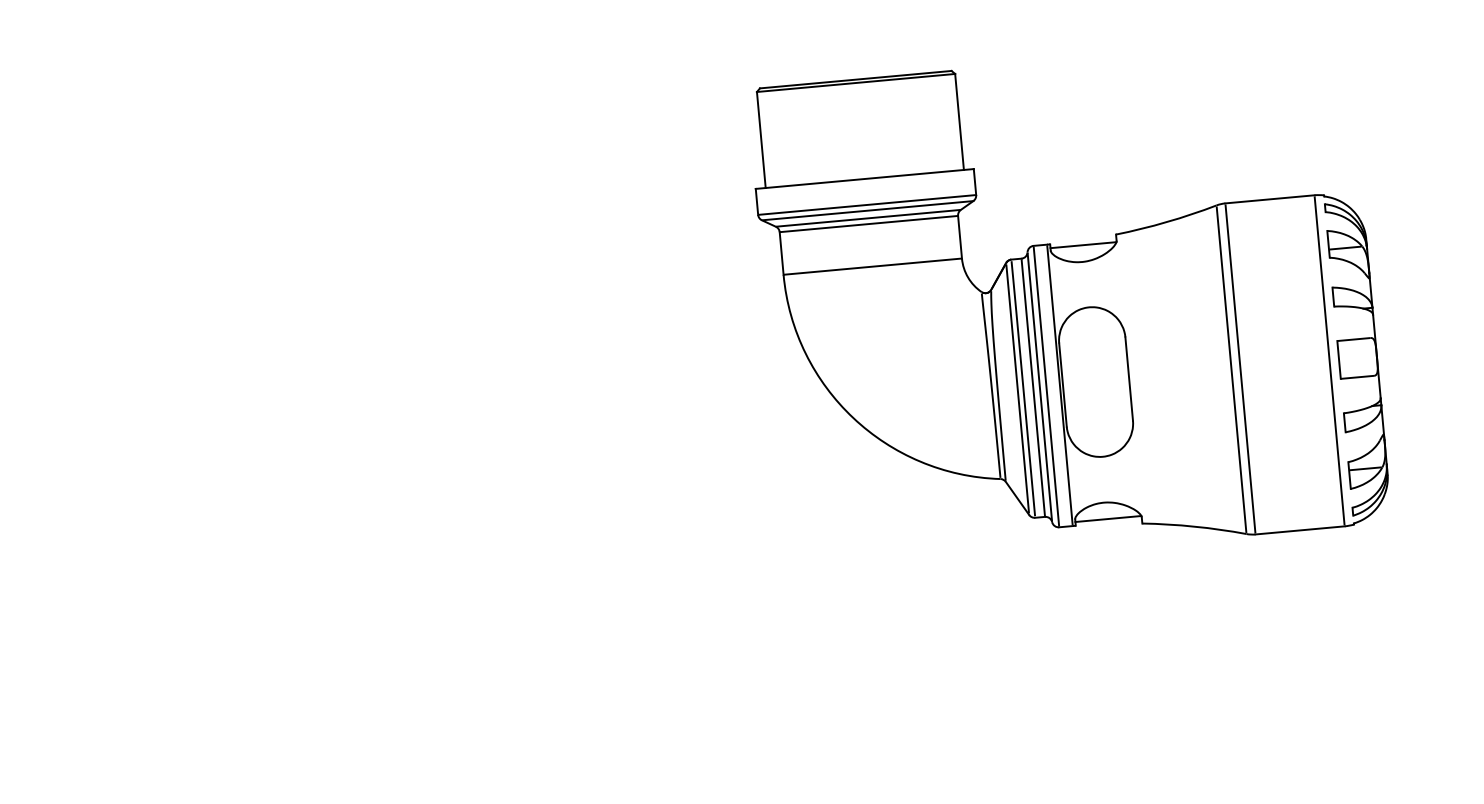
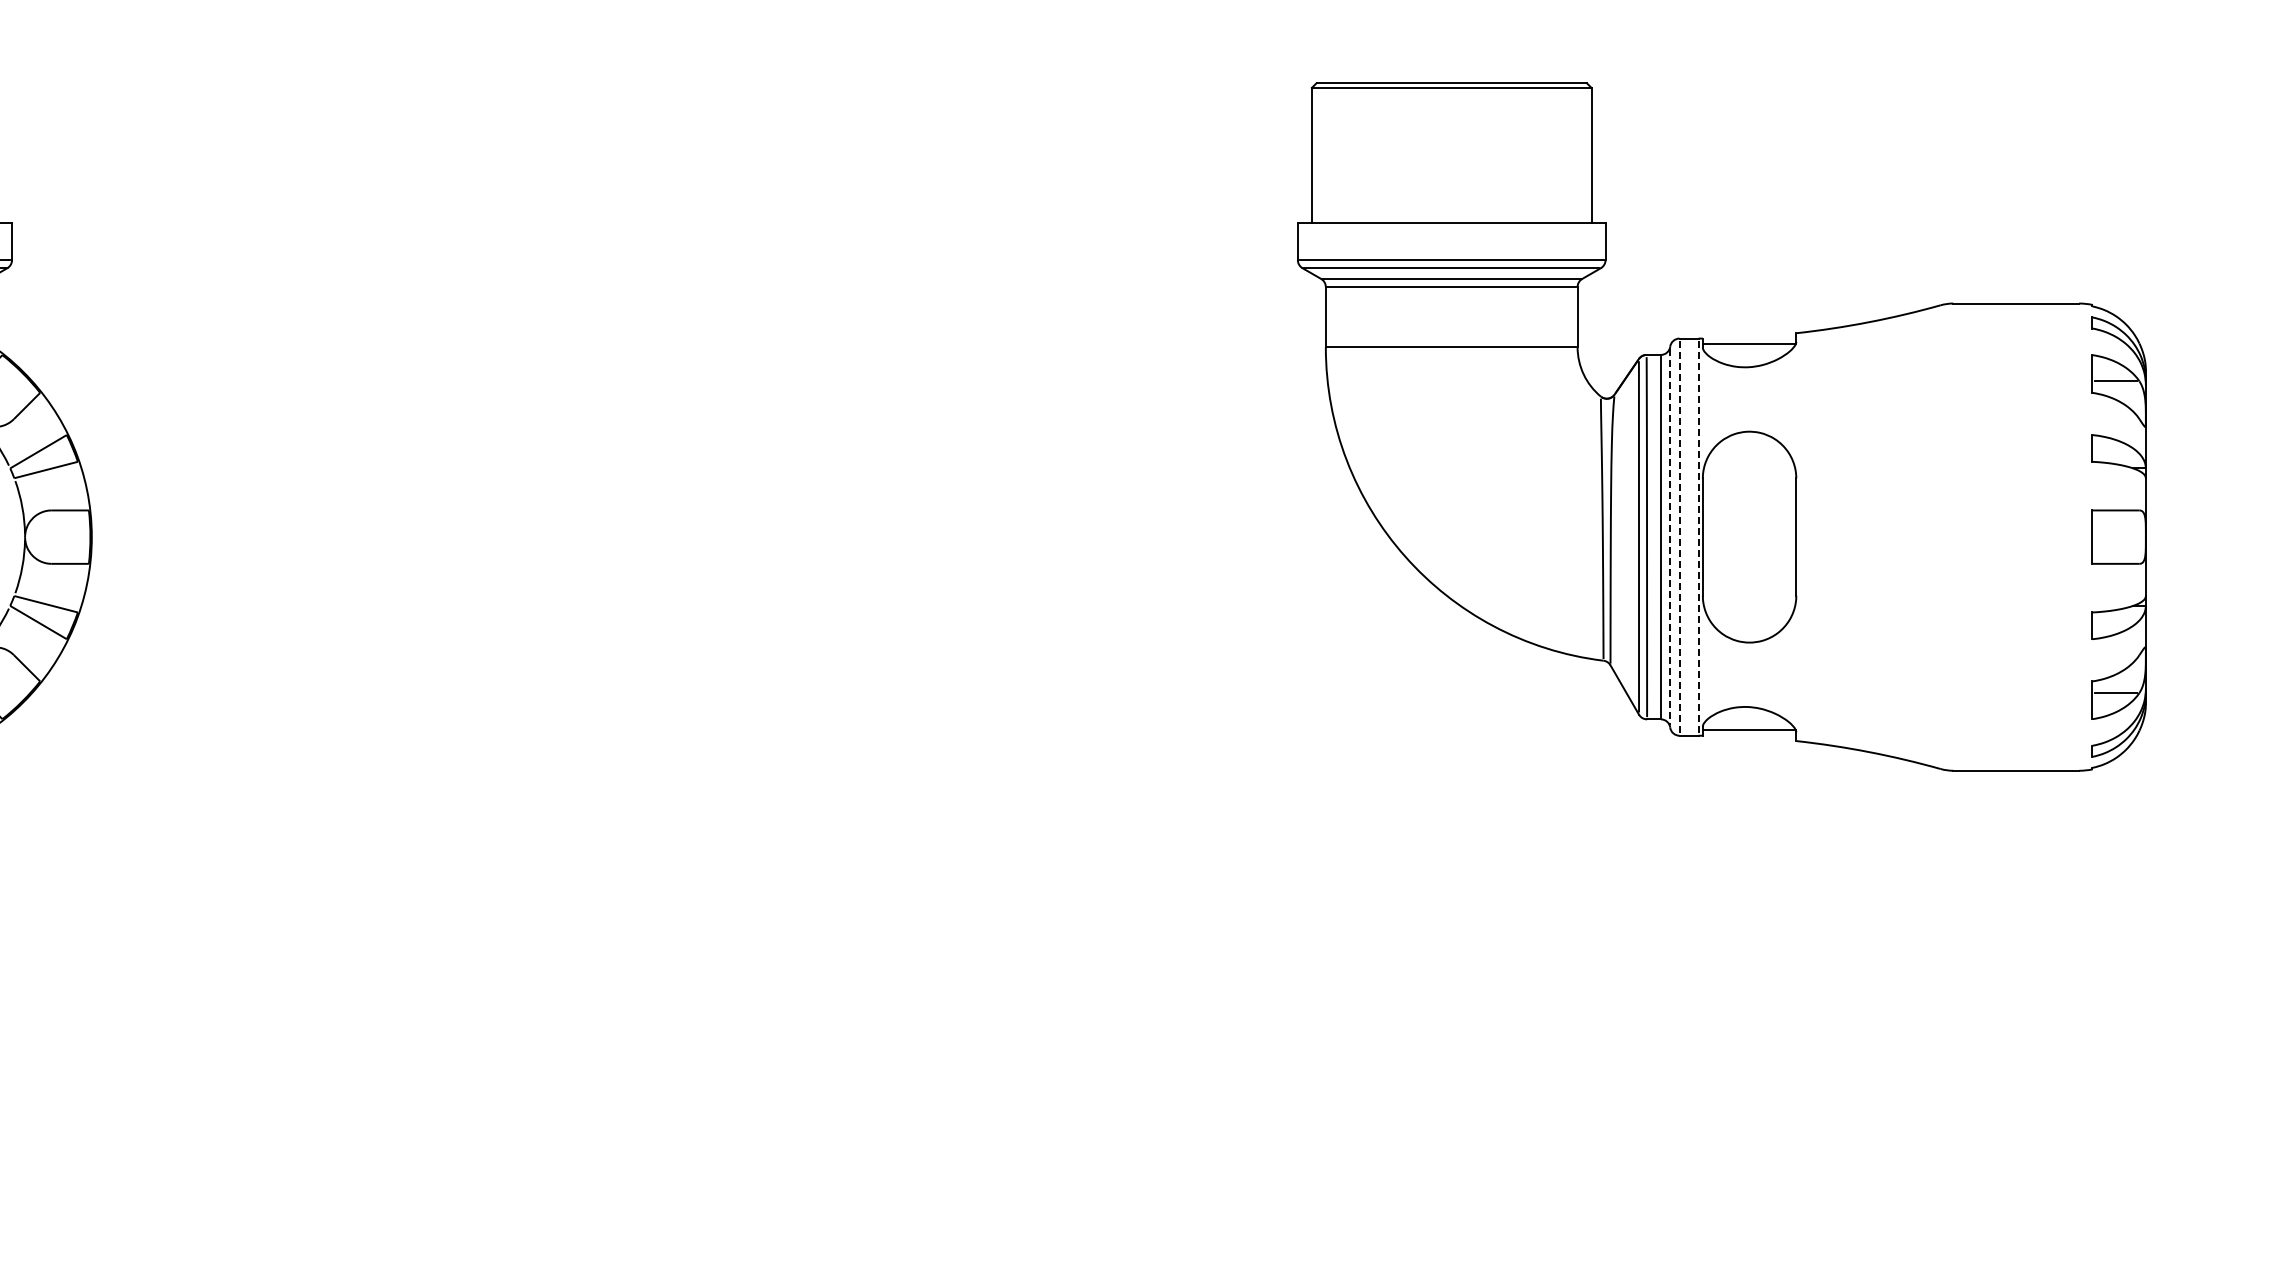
line: (1329, 360) -> (2079, 536), removed
line: (1240, 368) -> (1953, 536), removed
line: (1231, 370) -> (1940, 537), removed
line: (1059, 384) -> (1698, 536), solid -> dashed
line: (1046, 386) -> (1679, 537), solid -> dashed
line: (1040, 387) -> (1670, 537), solid -> dashed

